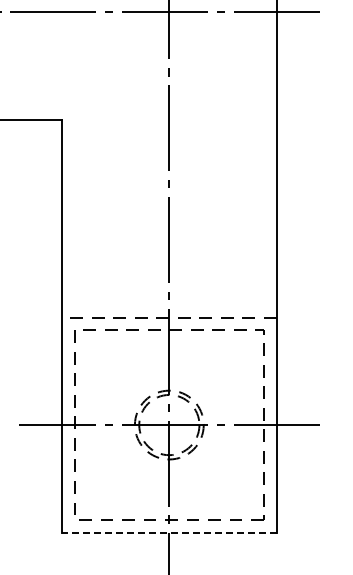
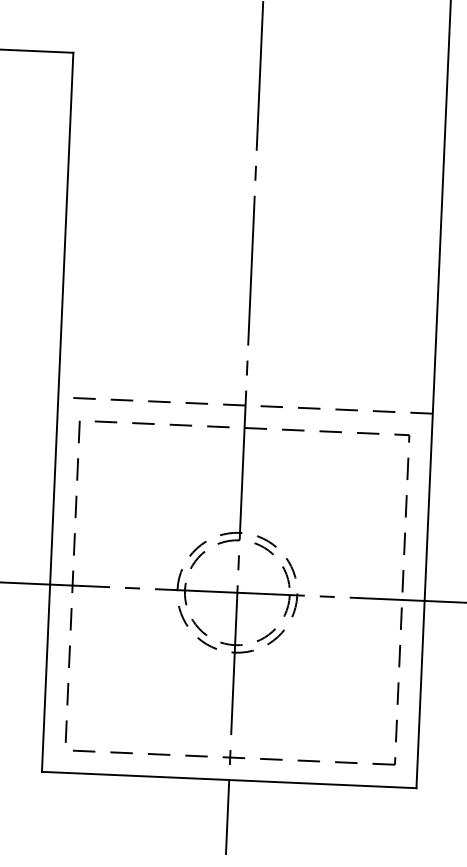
line: (169, 532) -> (229, 779), dashed -> solid

